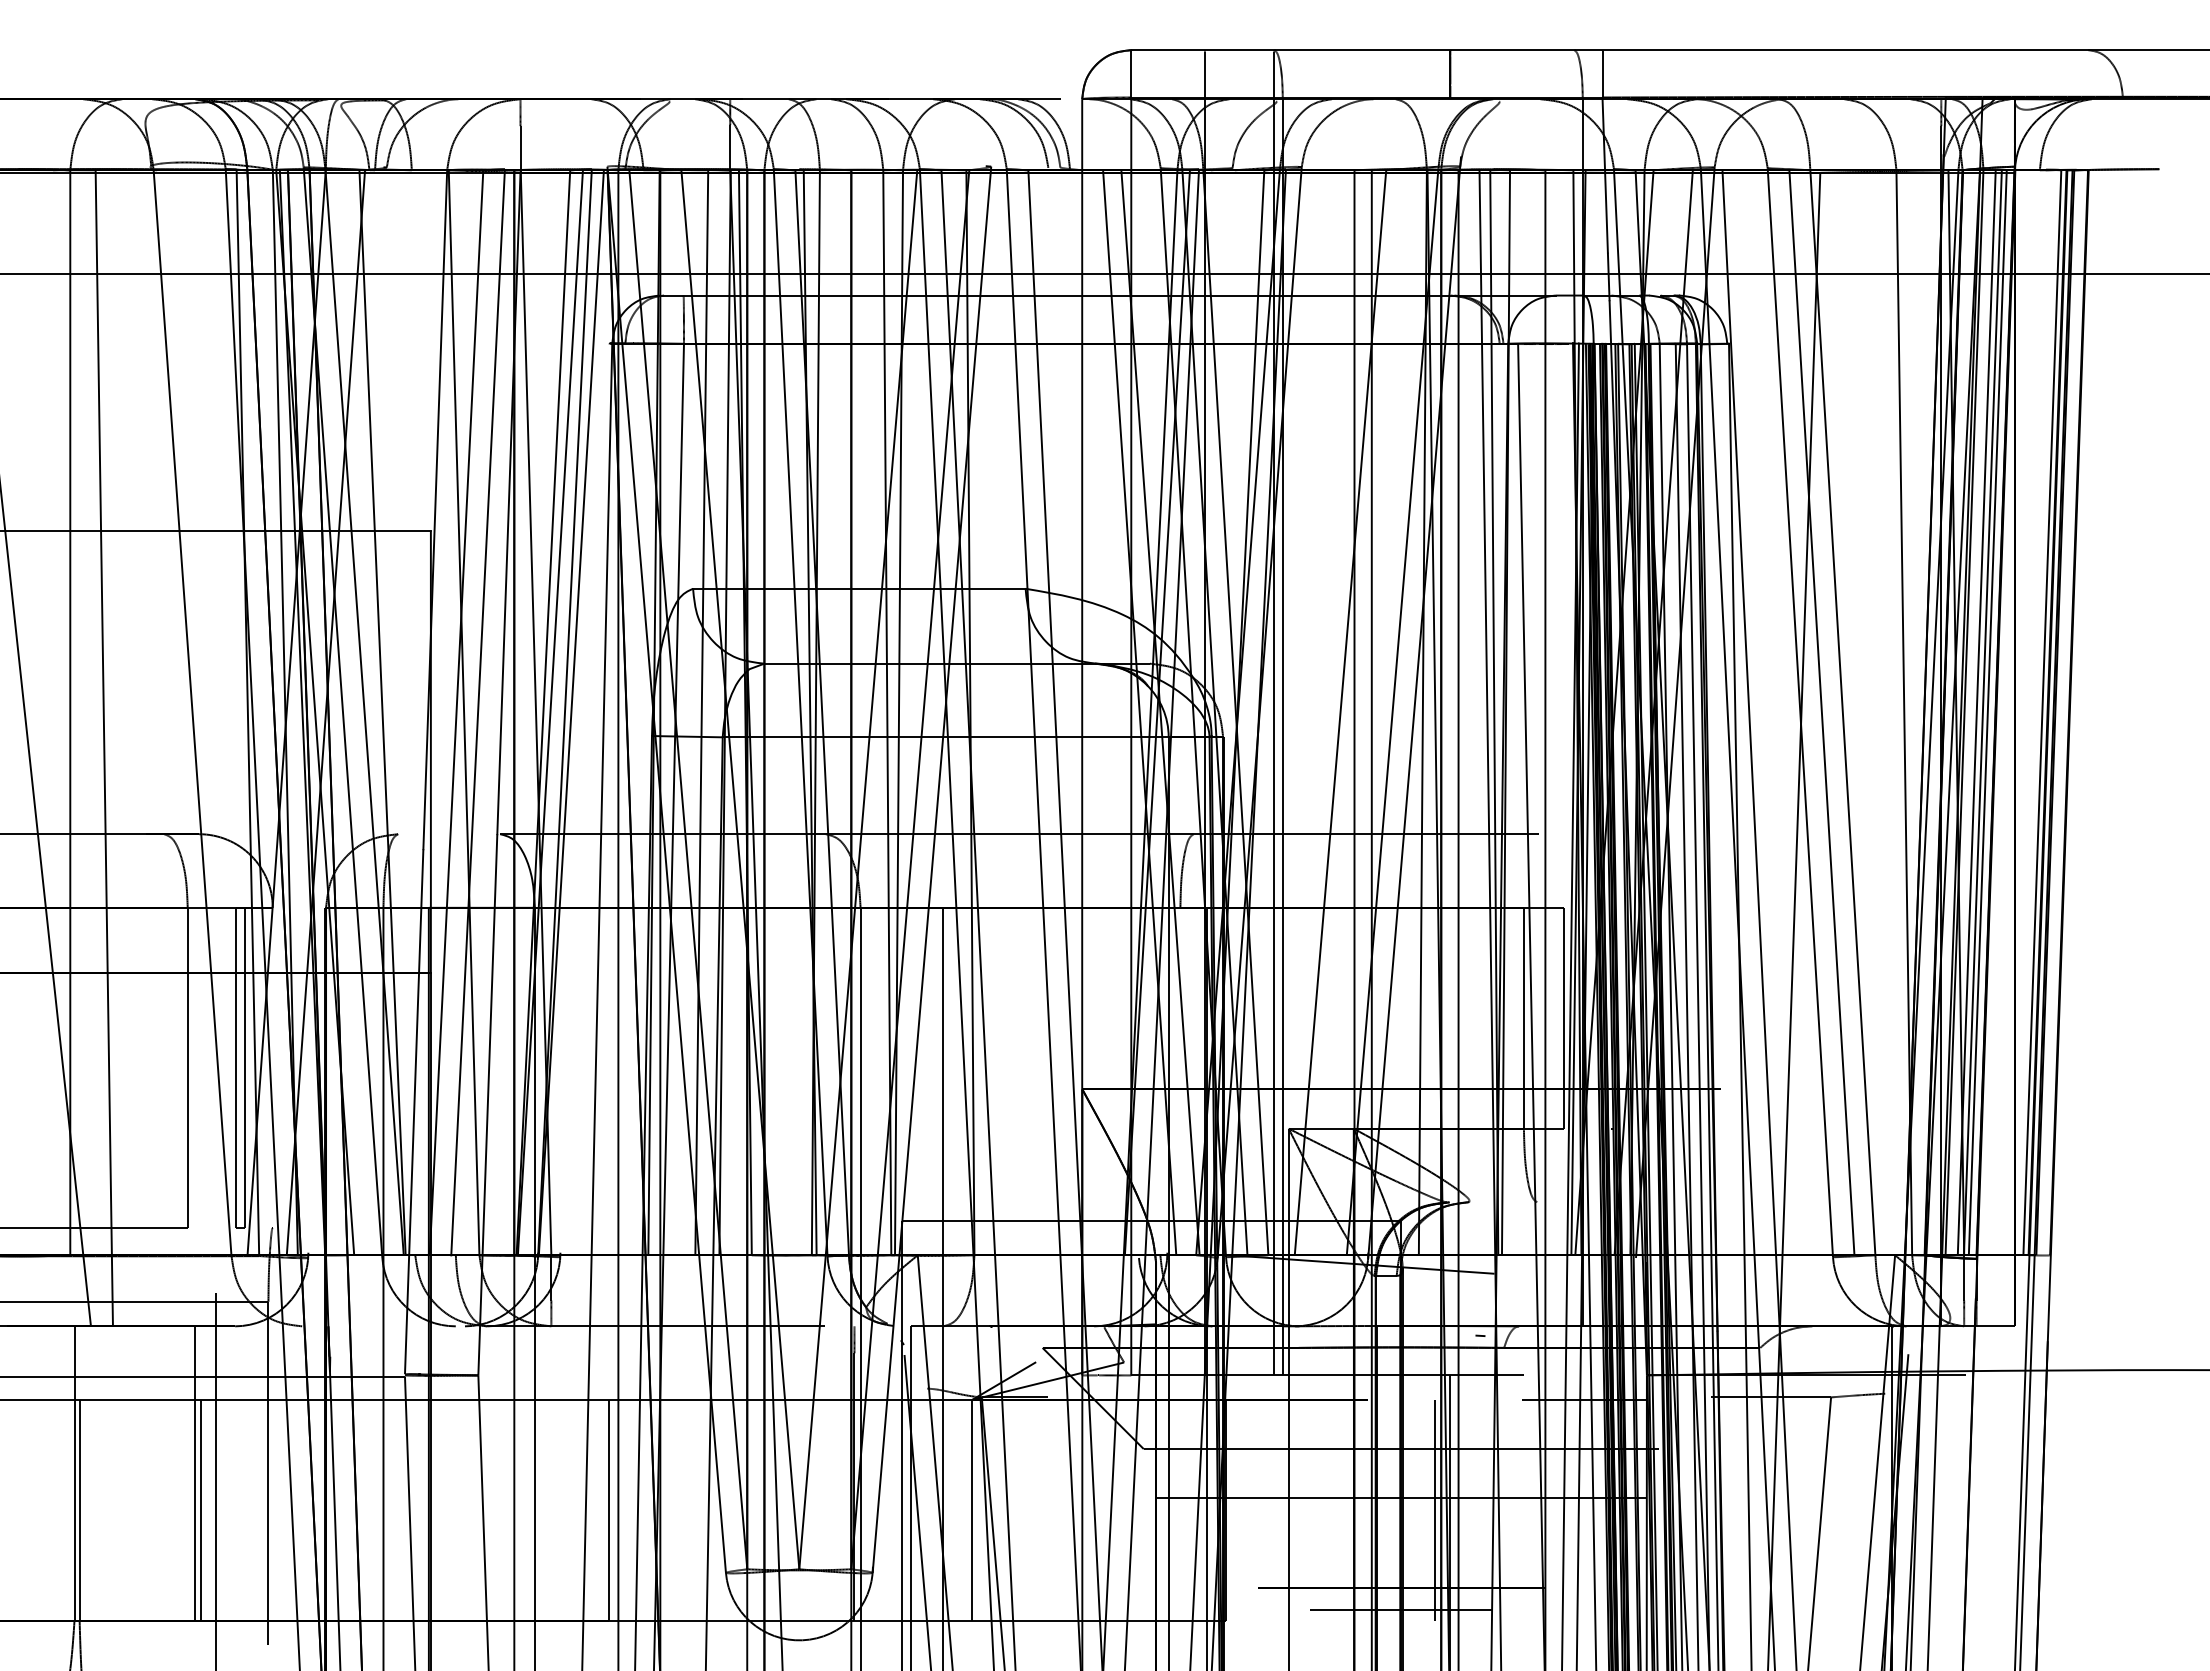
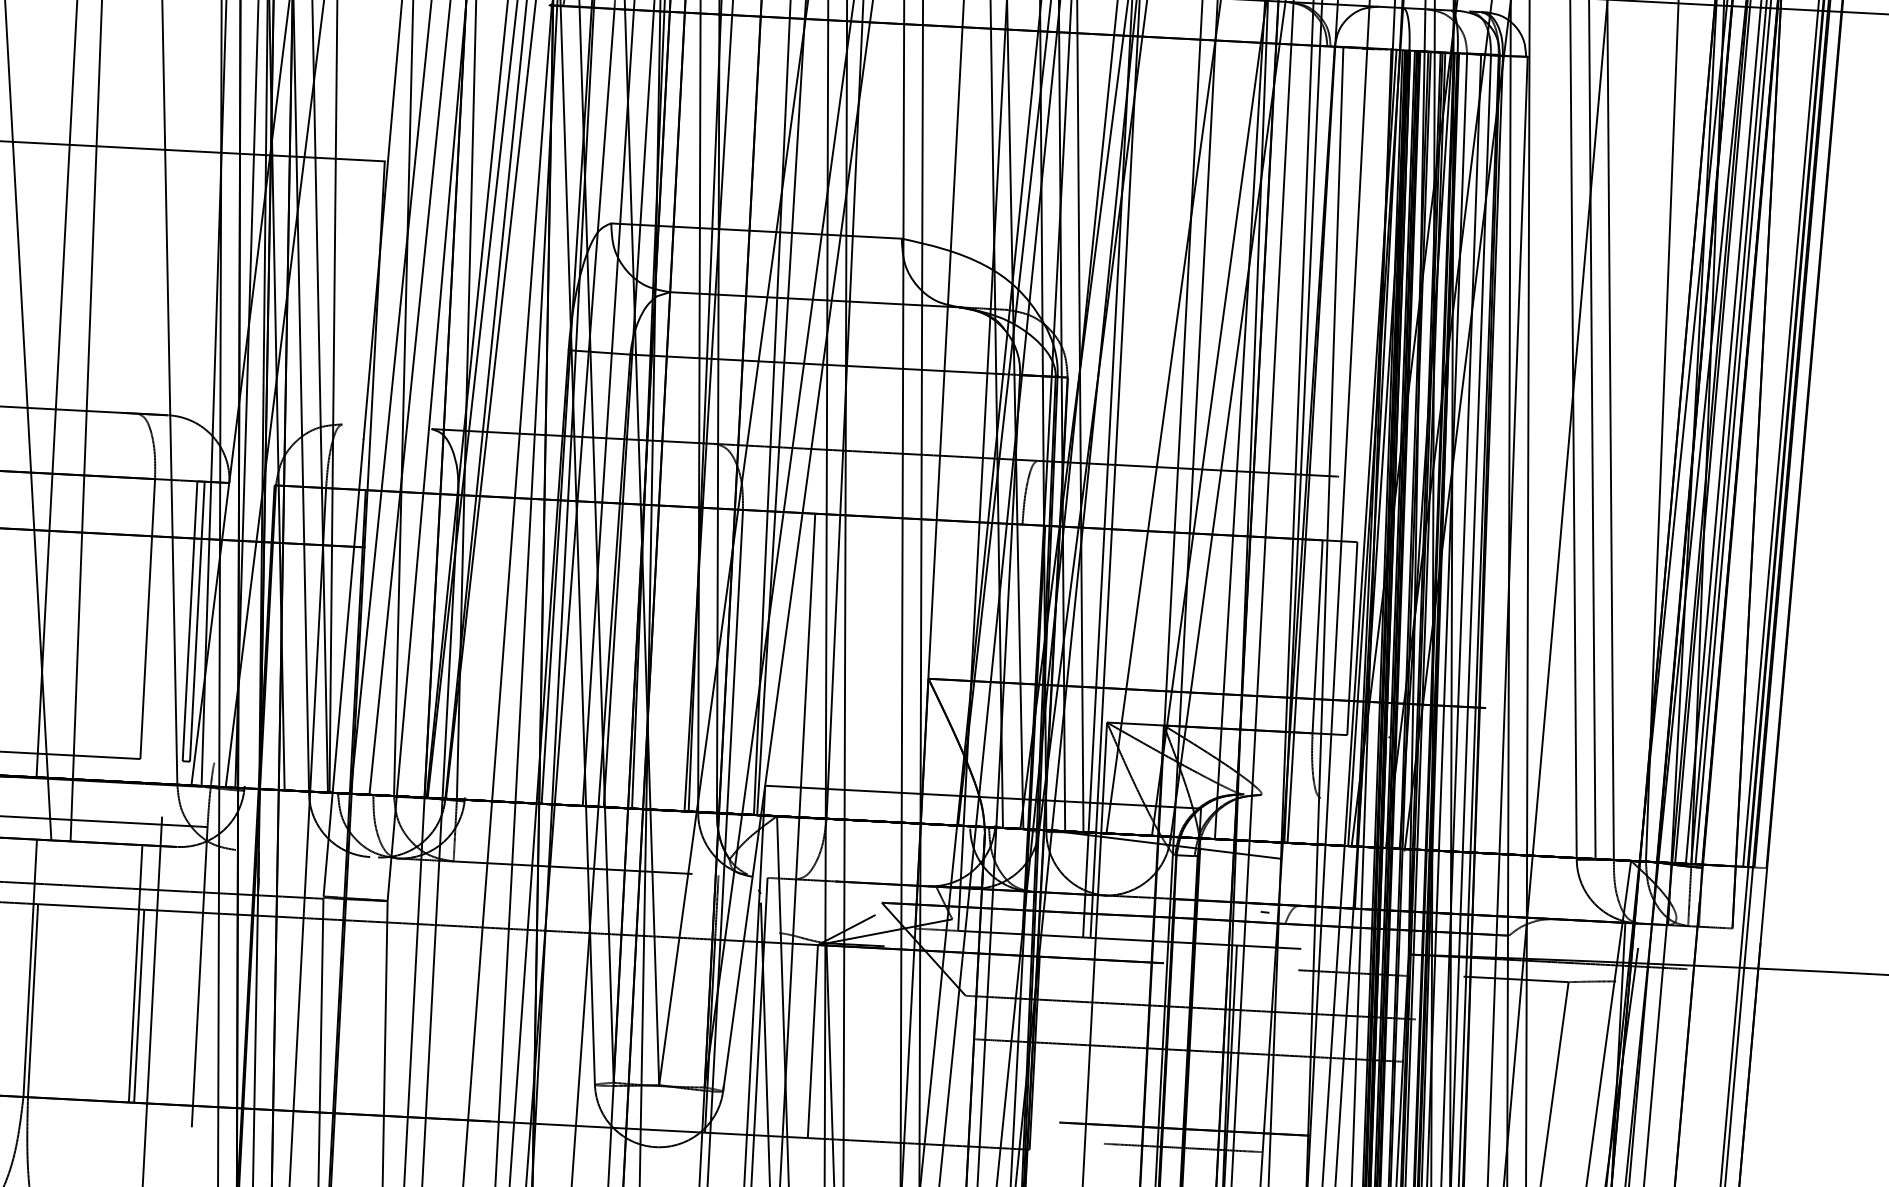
line: (609, 1509) -> (496, 1024), removed
line: (1434, 1509) -> (1216, 1061), removed

